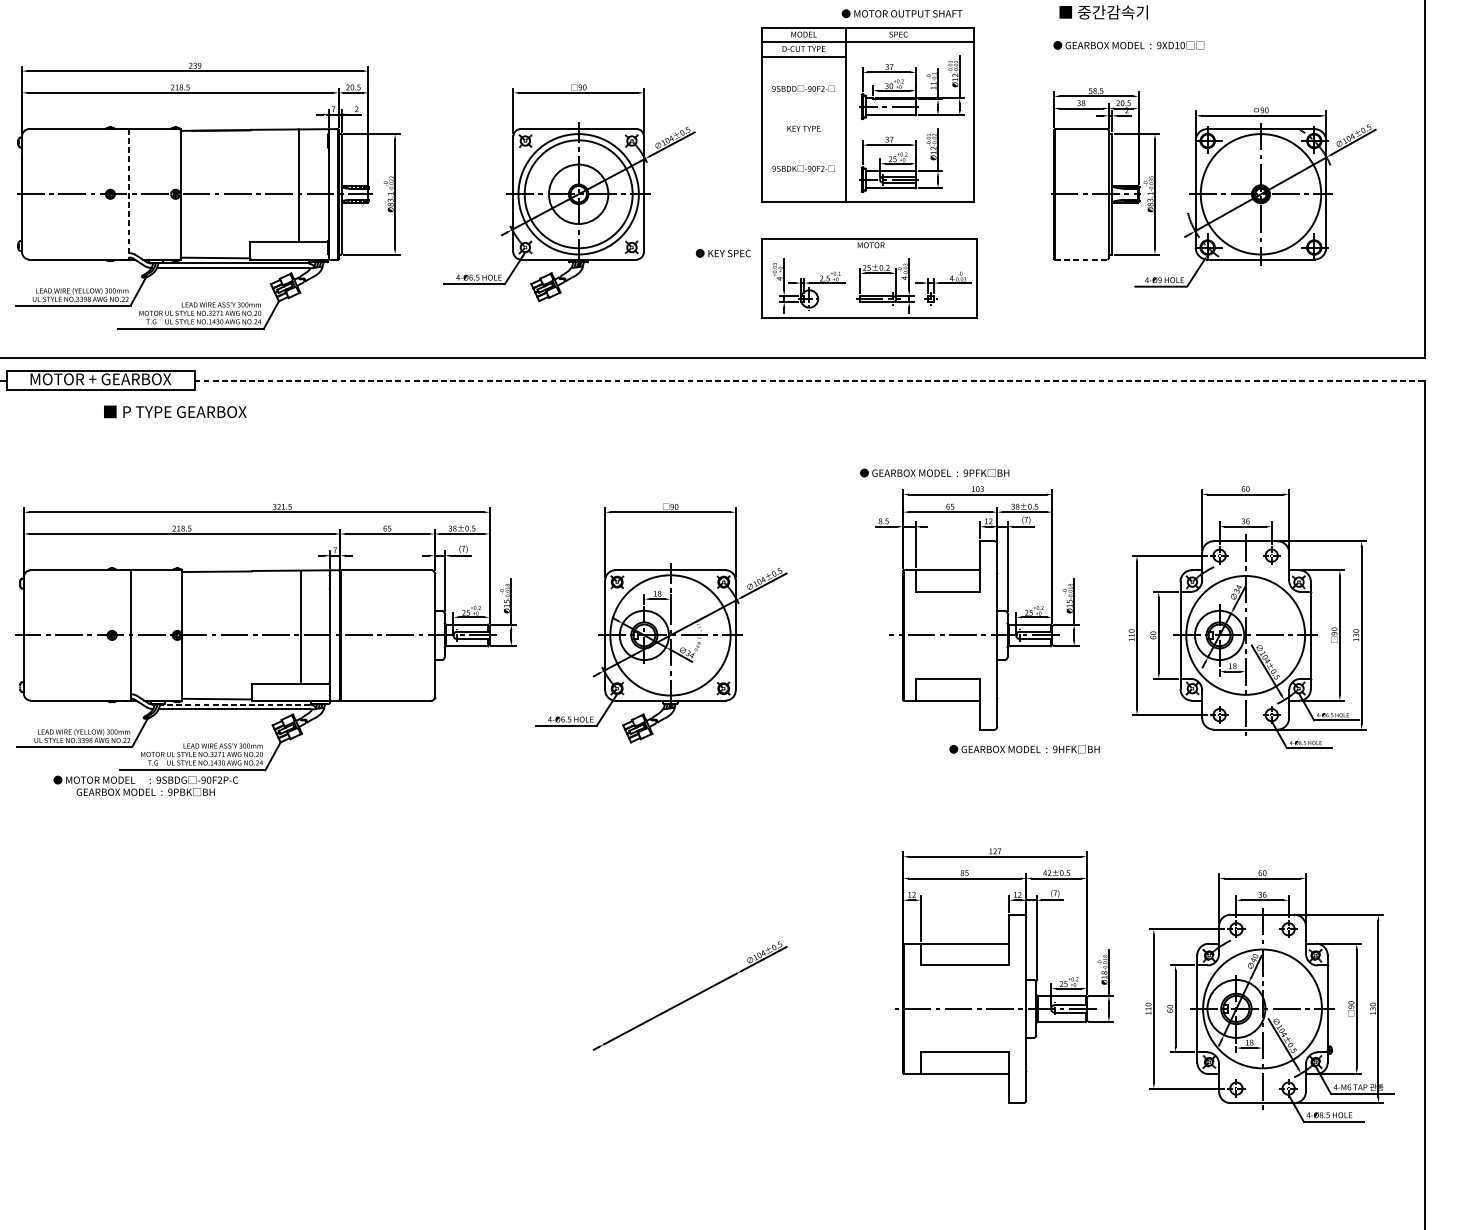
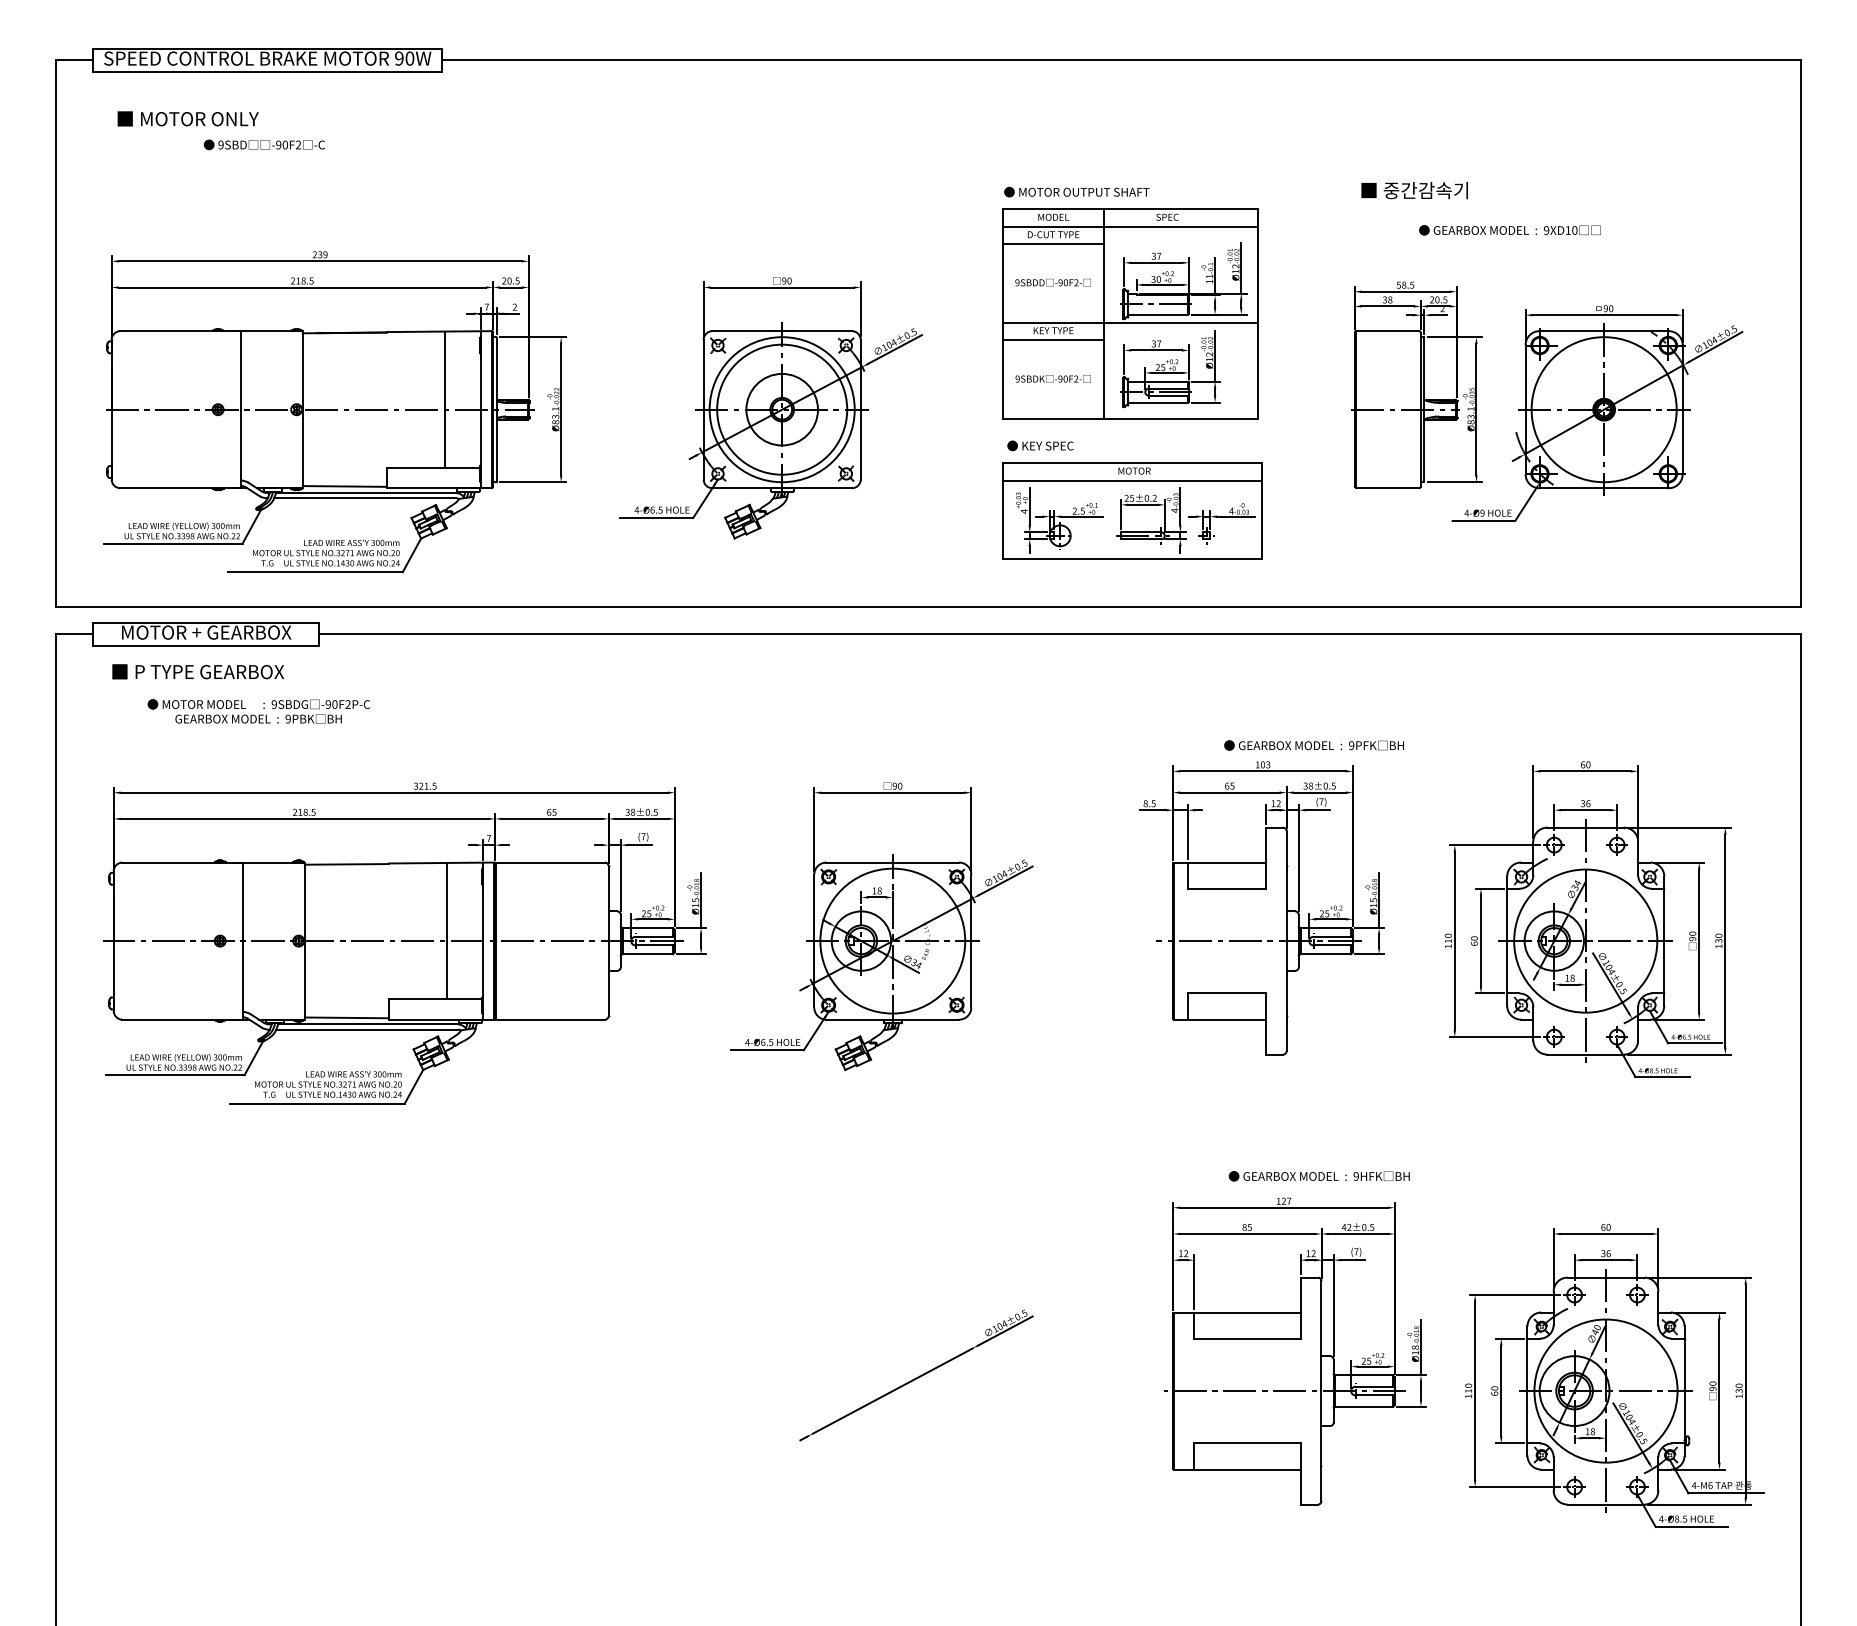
text: (901, 13) -> (1076, 191), moved
text: (1128, 45) -> (1509, 230), moved
line: (867, 121) -> (1130, 322), added
line: (803, 136) -> (1053, 340), added
line: (129, 194) -> (240, 409), dashed -> solid
text: (723, 253) -> (1040, 445), moved
line: (868, 253) -> (1131, 480), added
line: (1081, 259) -> (1388, 488), dashed -> solid
line: (809, 380) -> (1060, 634), dashed -> solid
text: (175, 411) -> (198, 671), moved
text: (934, 473) -> (1313, 745), moved
line: (234, 704) -> (367, 1024), dashed -> solid
text: (1023, 749) -> (1318, 1176), moved
text: (145, 785) -> (258, 711), moved

